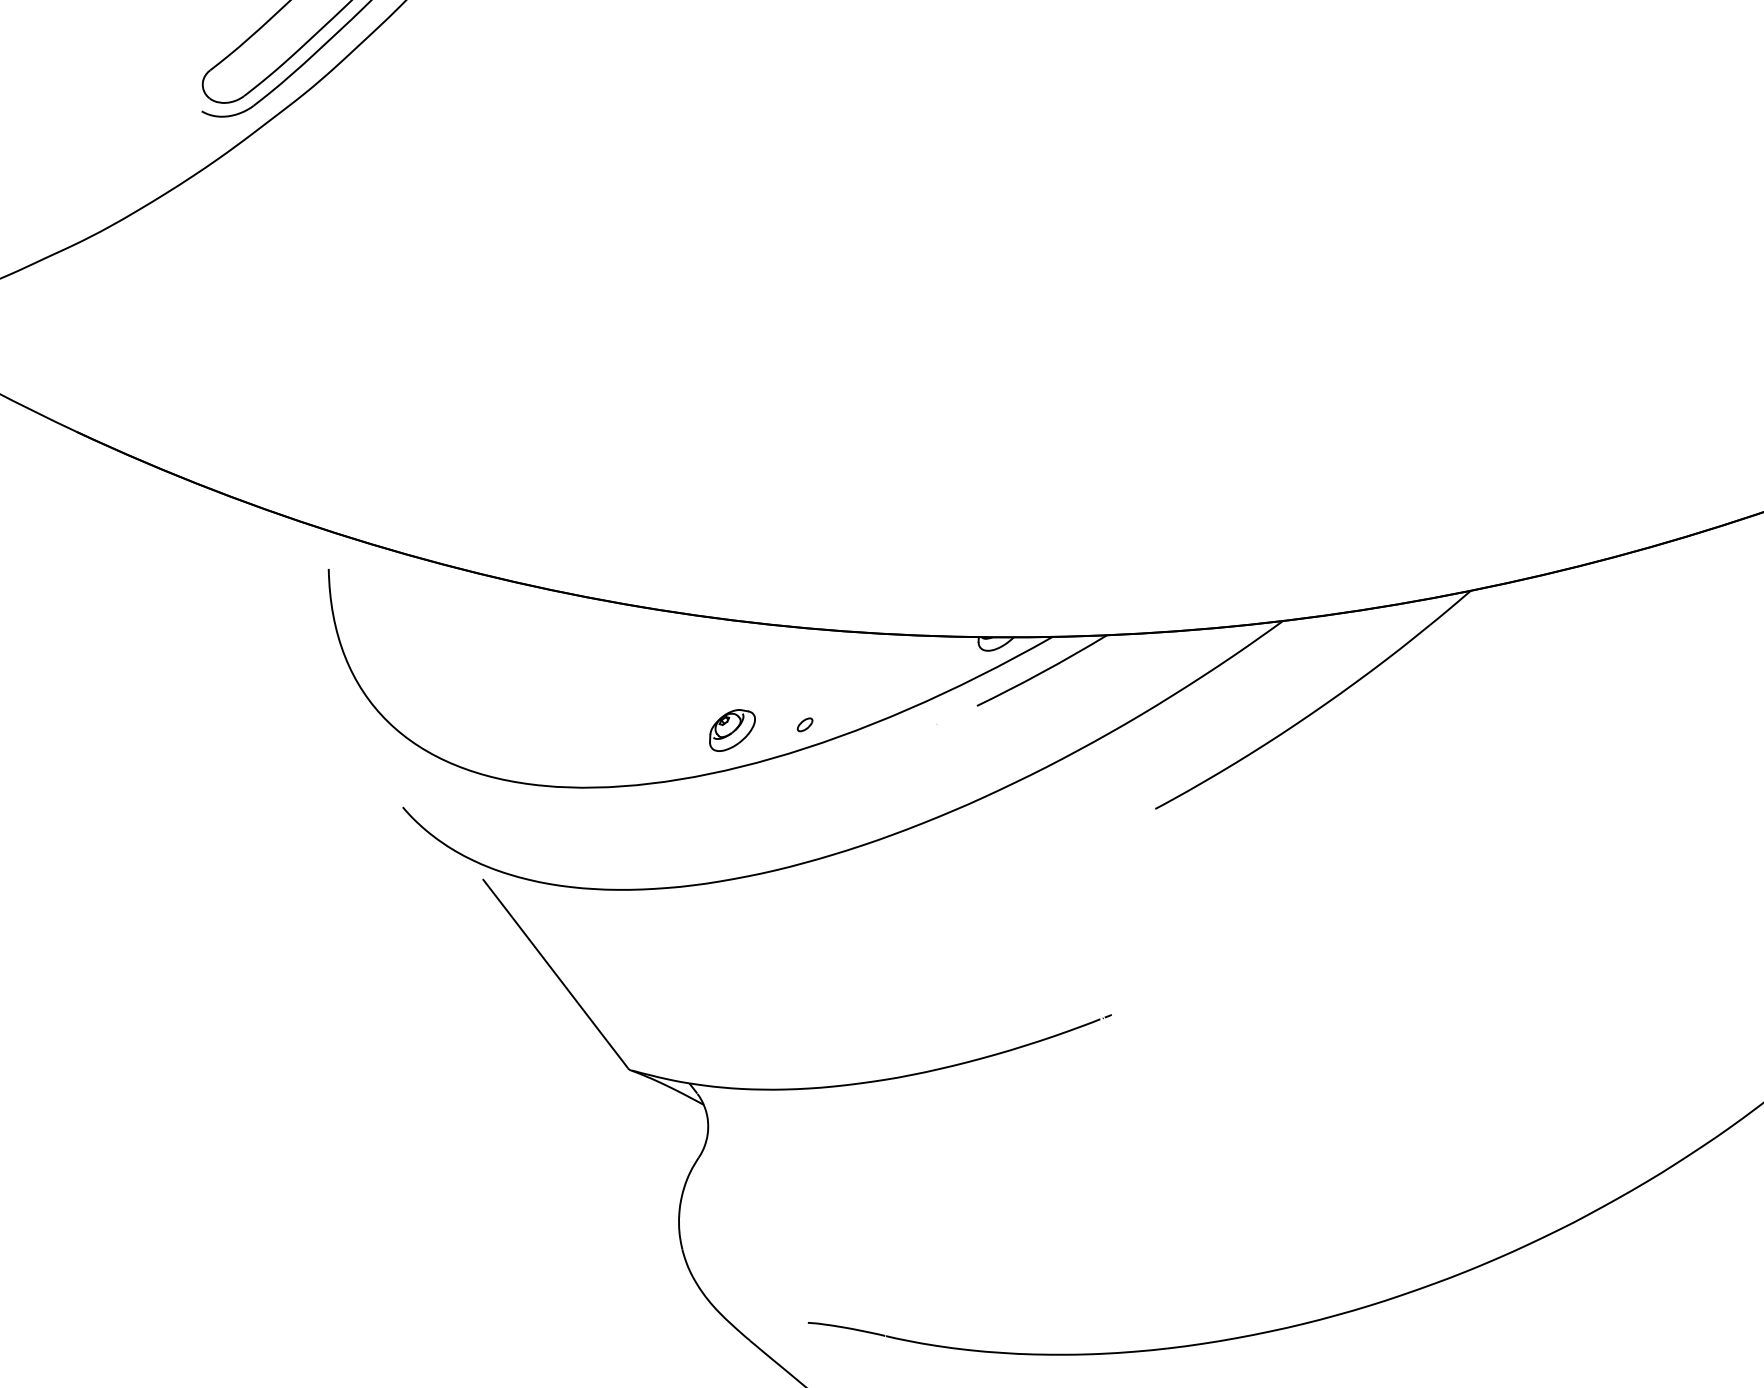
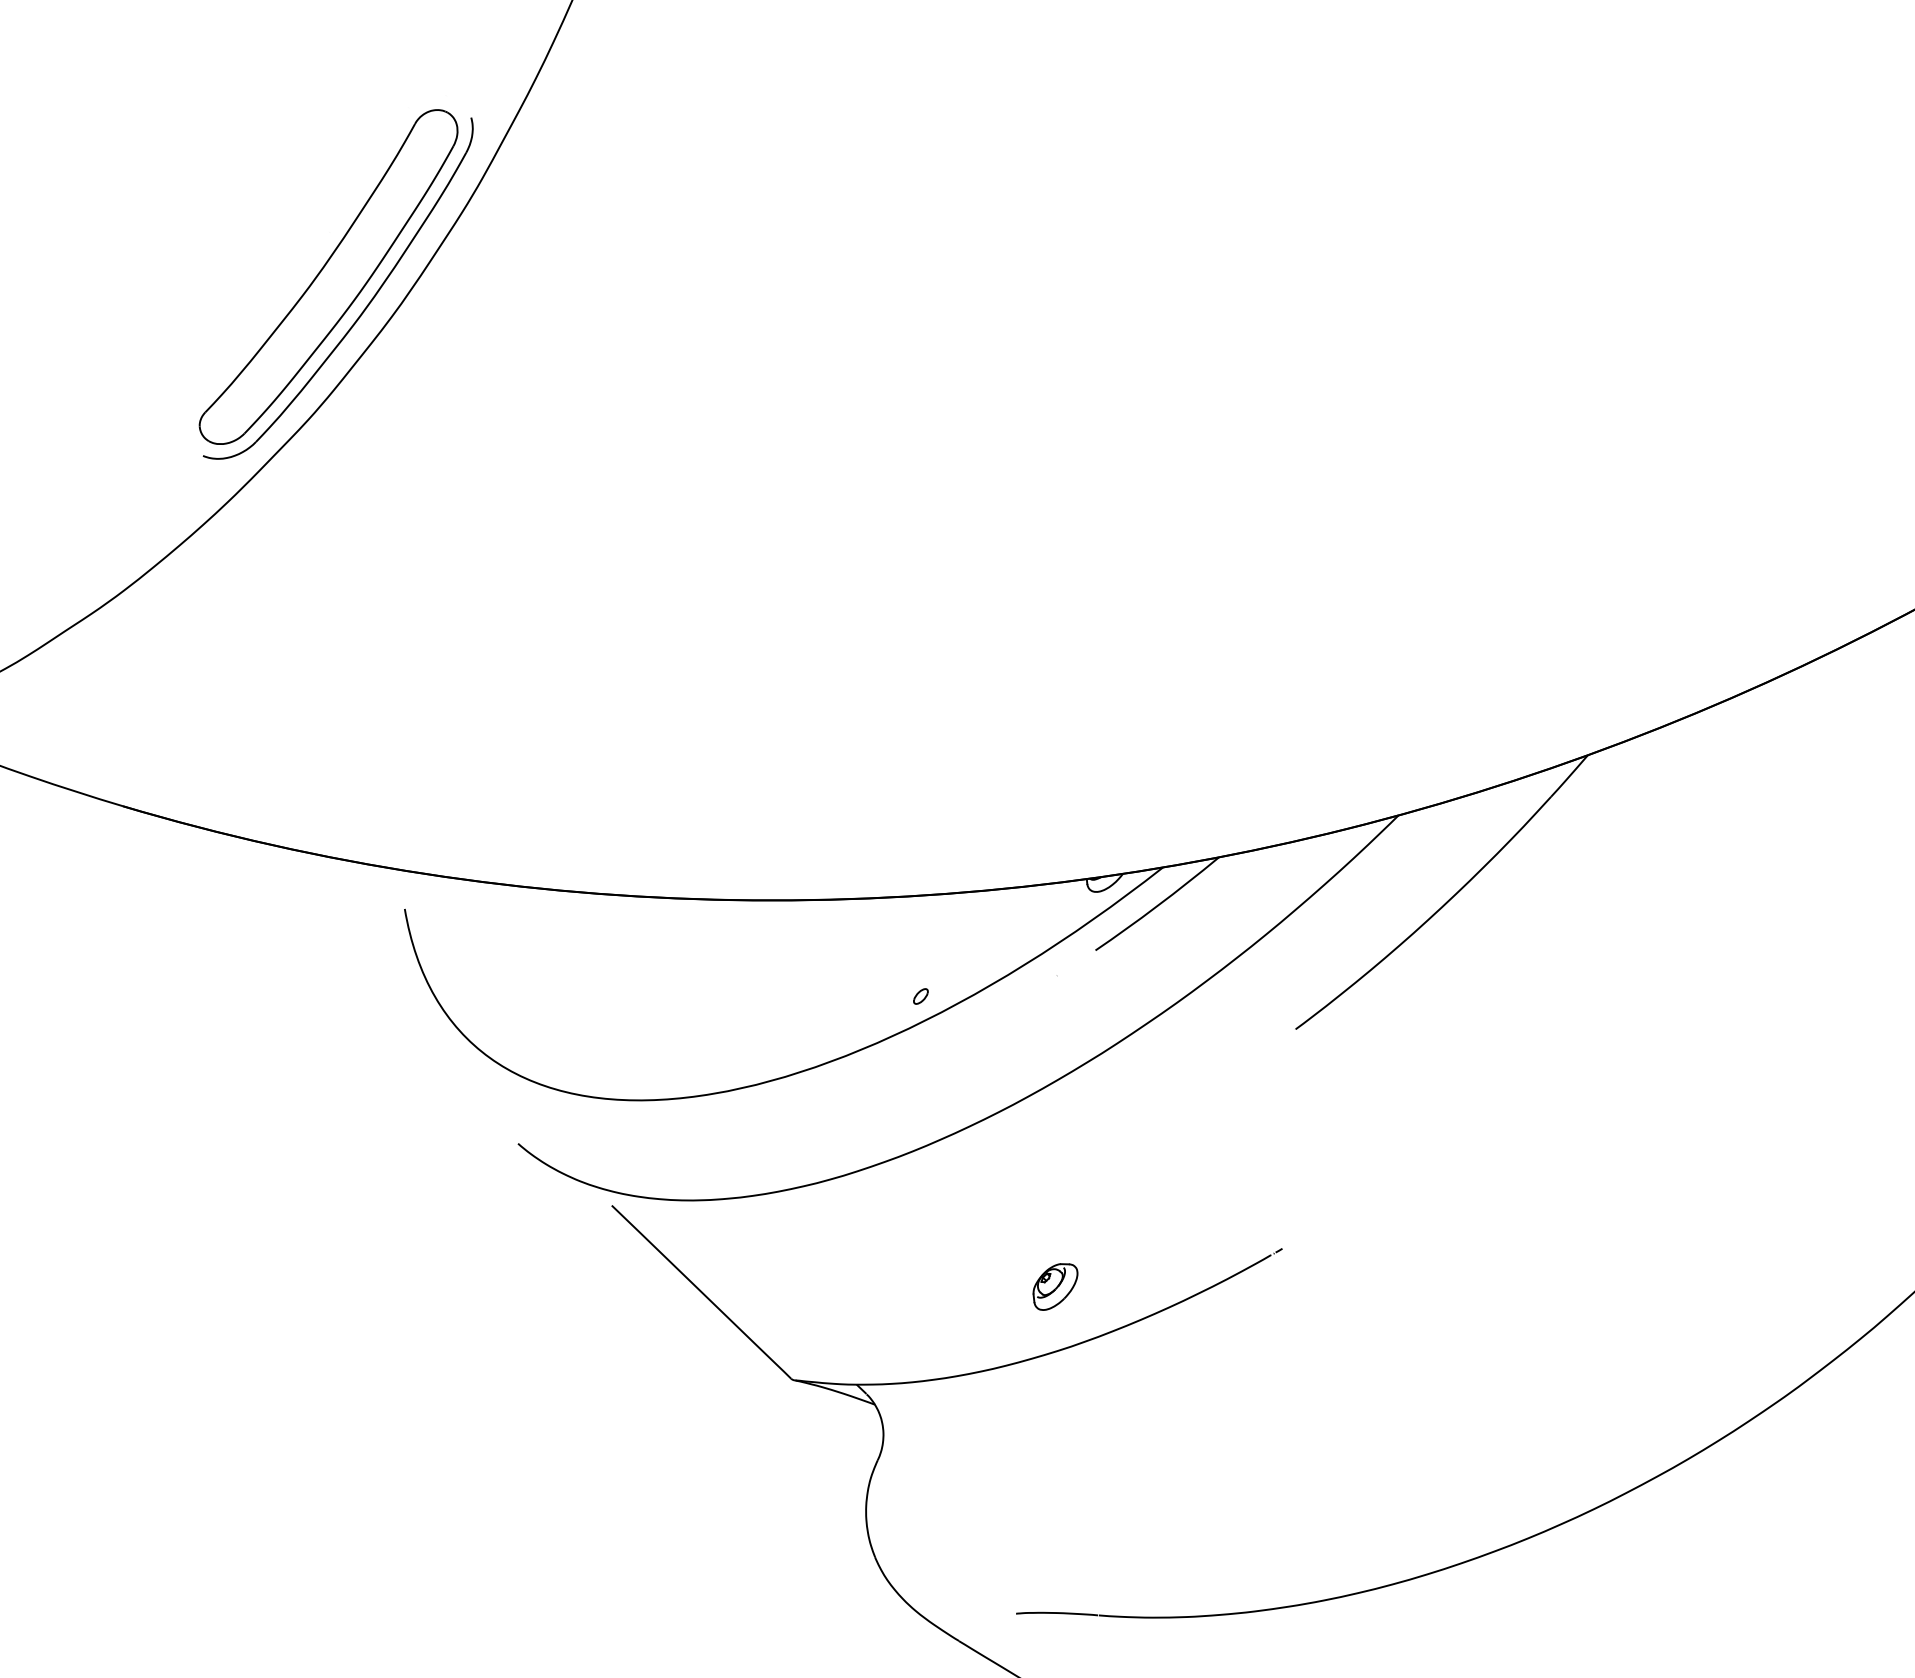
part: (732, 730) -> (1055, 1286), moved

